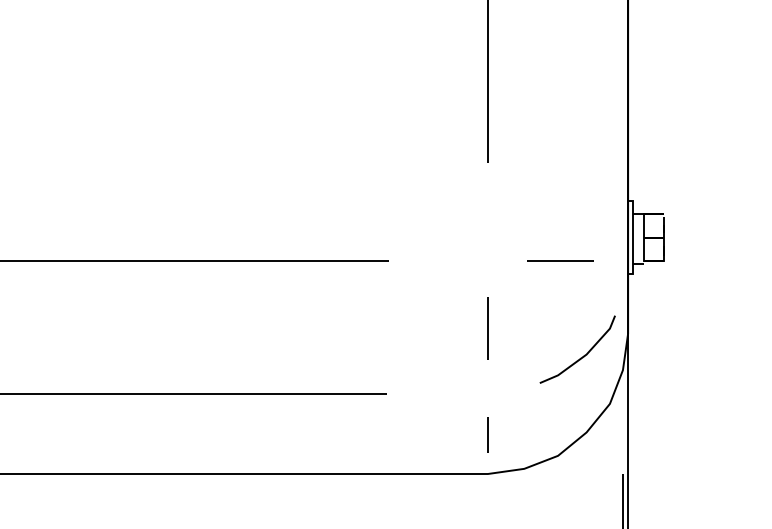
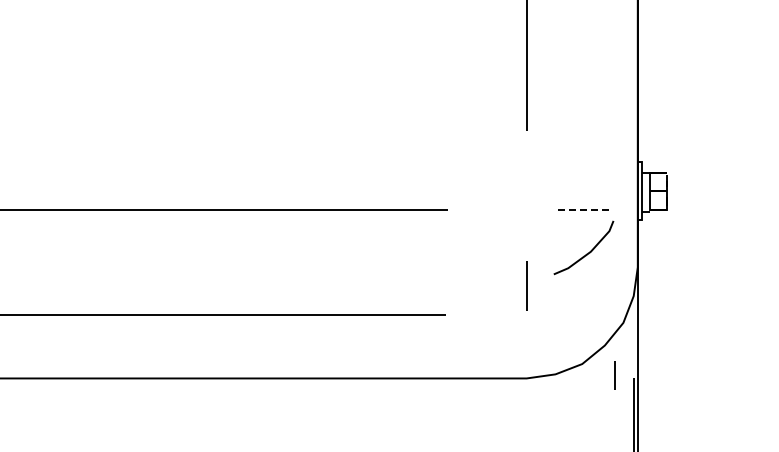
line: (560, 260) -> (584, 209), solid -> dashed
line: (487, 327) -> (526, 285), moved
line: (581, 356) -> (586, 253), moved
line: (487, 434) -> (614, 375), moved

